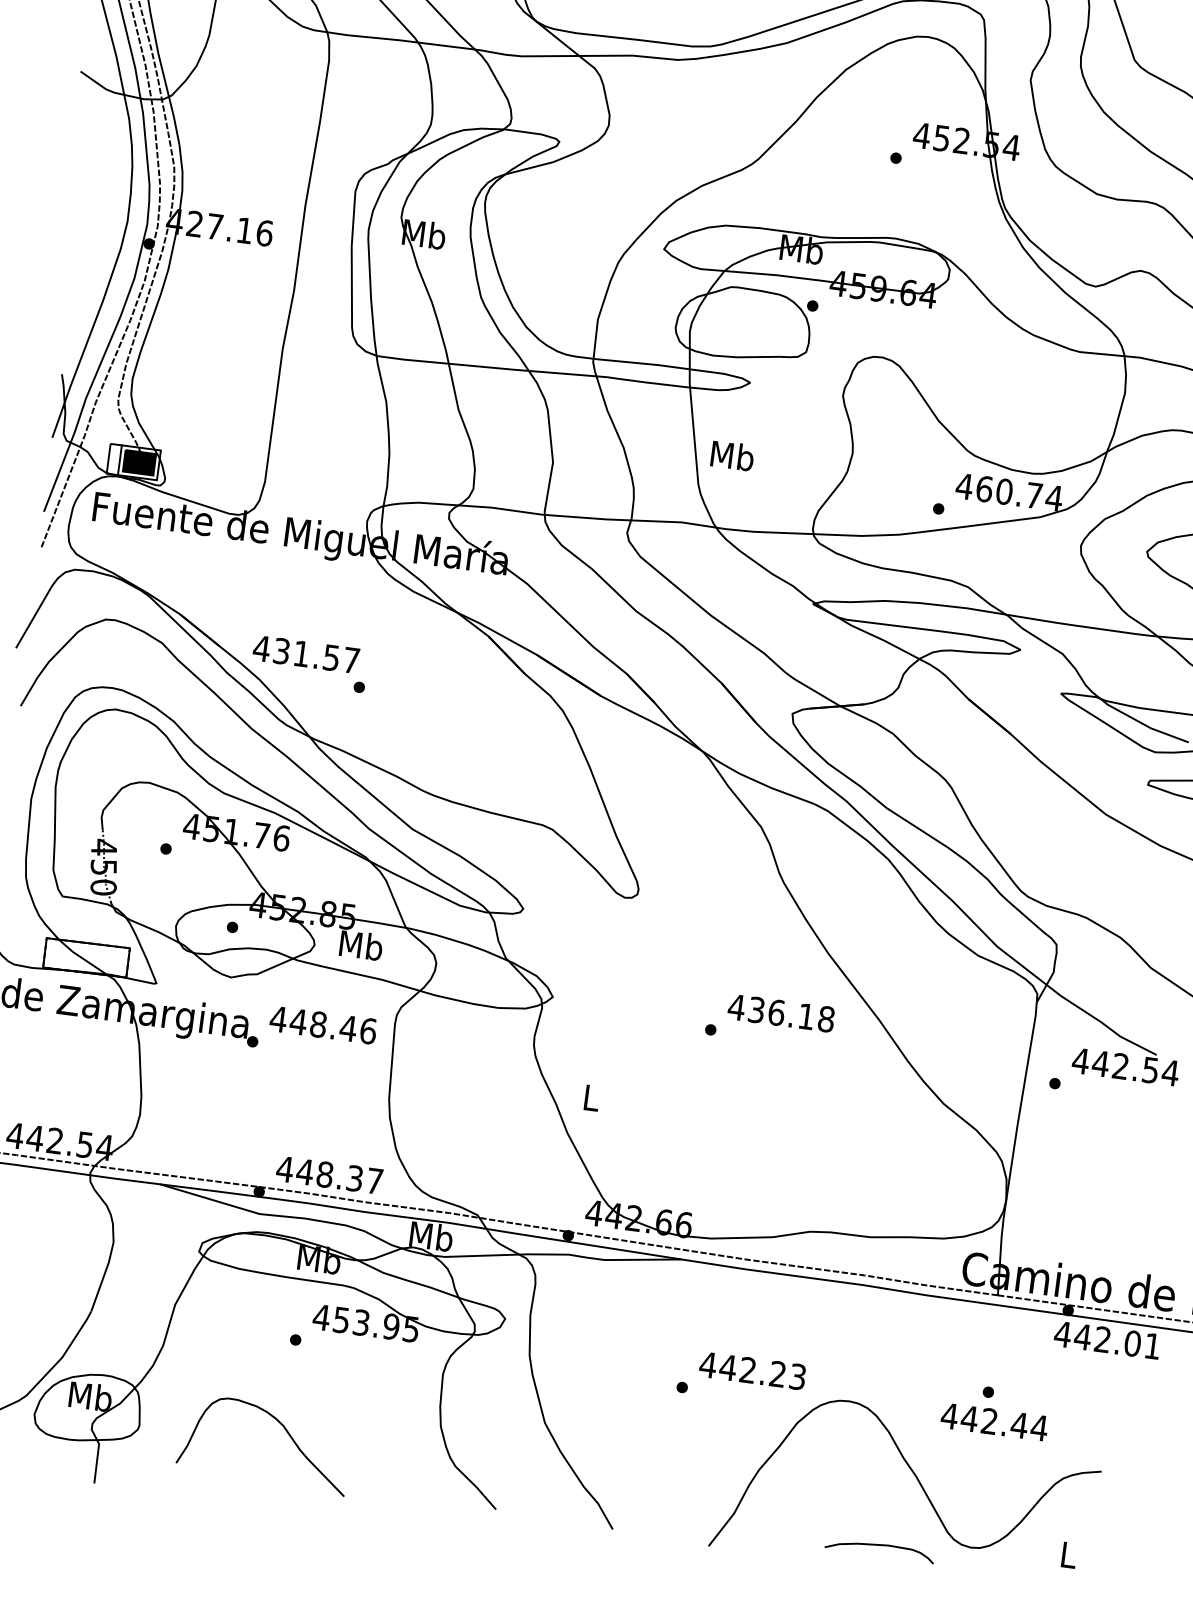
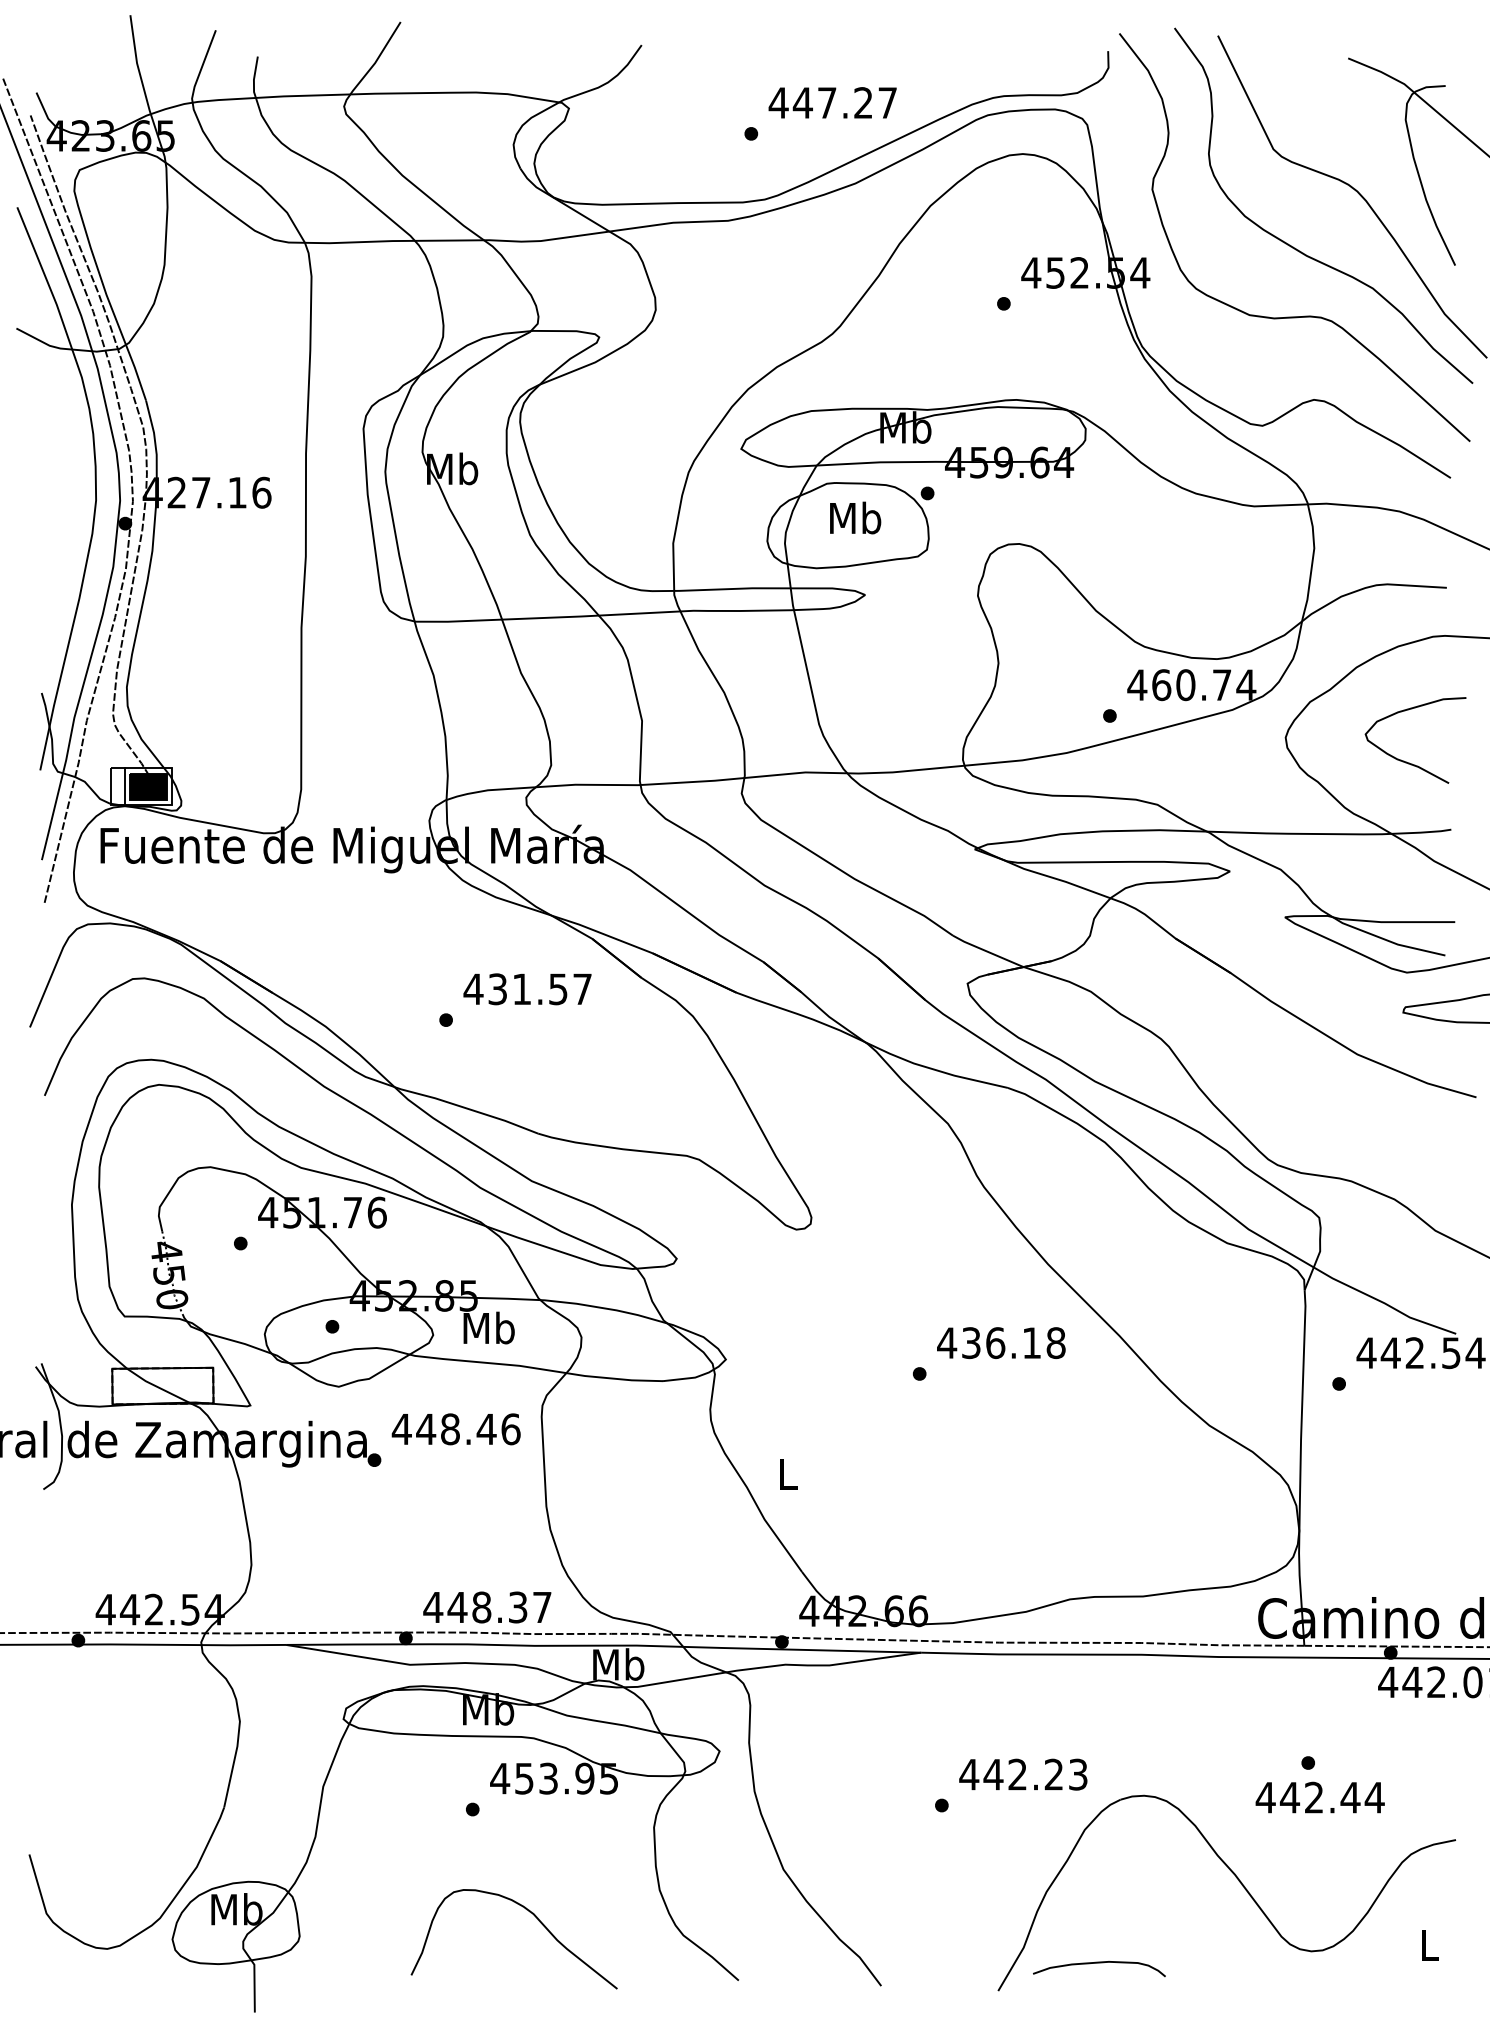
text: (732, 455) -> (855, 517), moved
text: (306, 654) -> (527, 989), moved
curve: (287, 1433) -> (539, 1922), moved
curve: (880, 1545) -> (1099, 1963), moved

